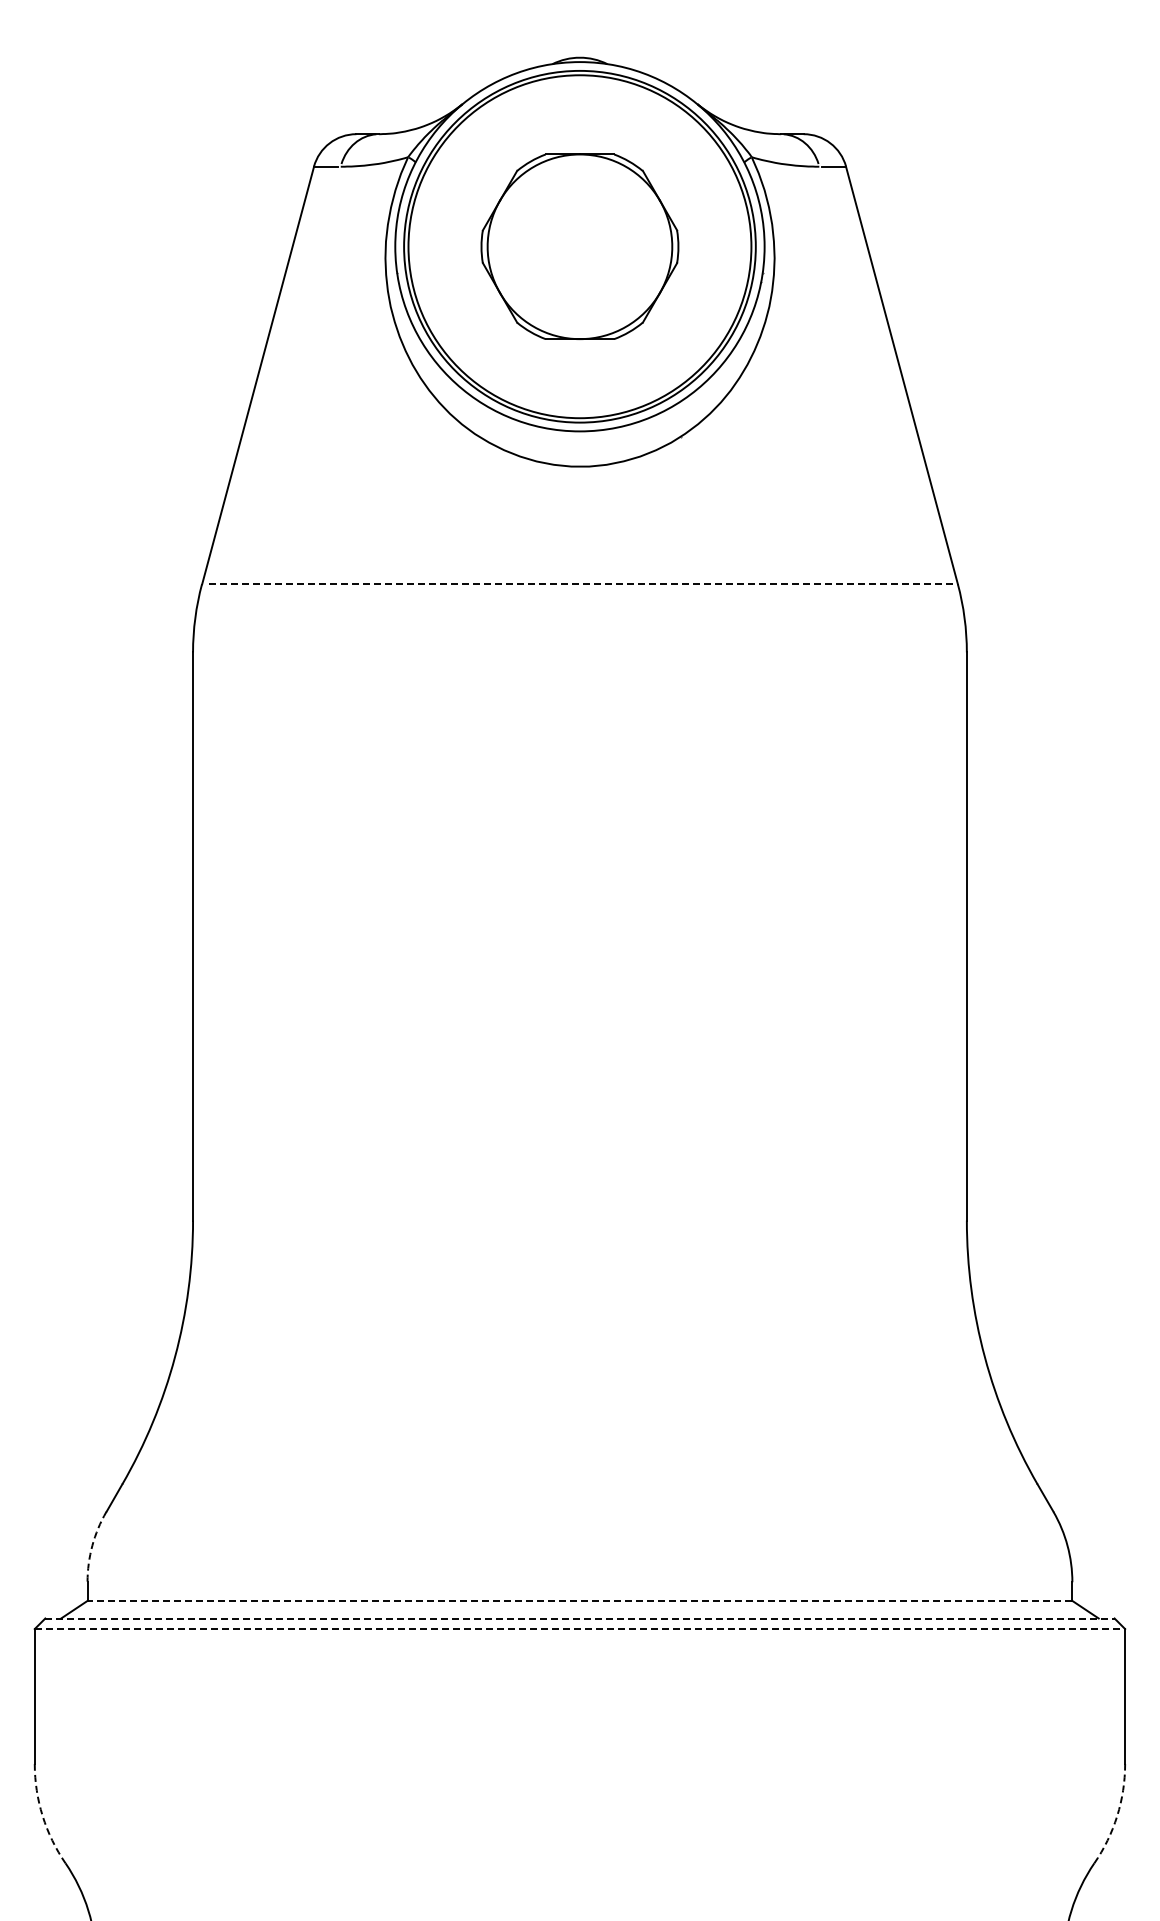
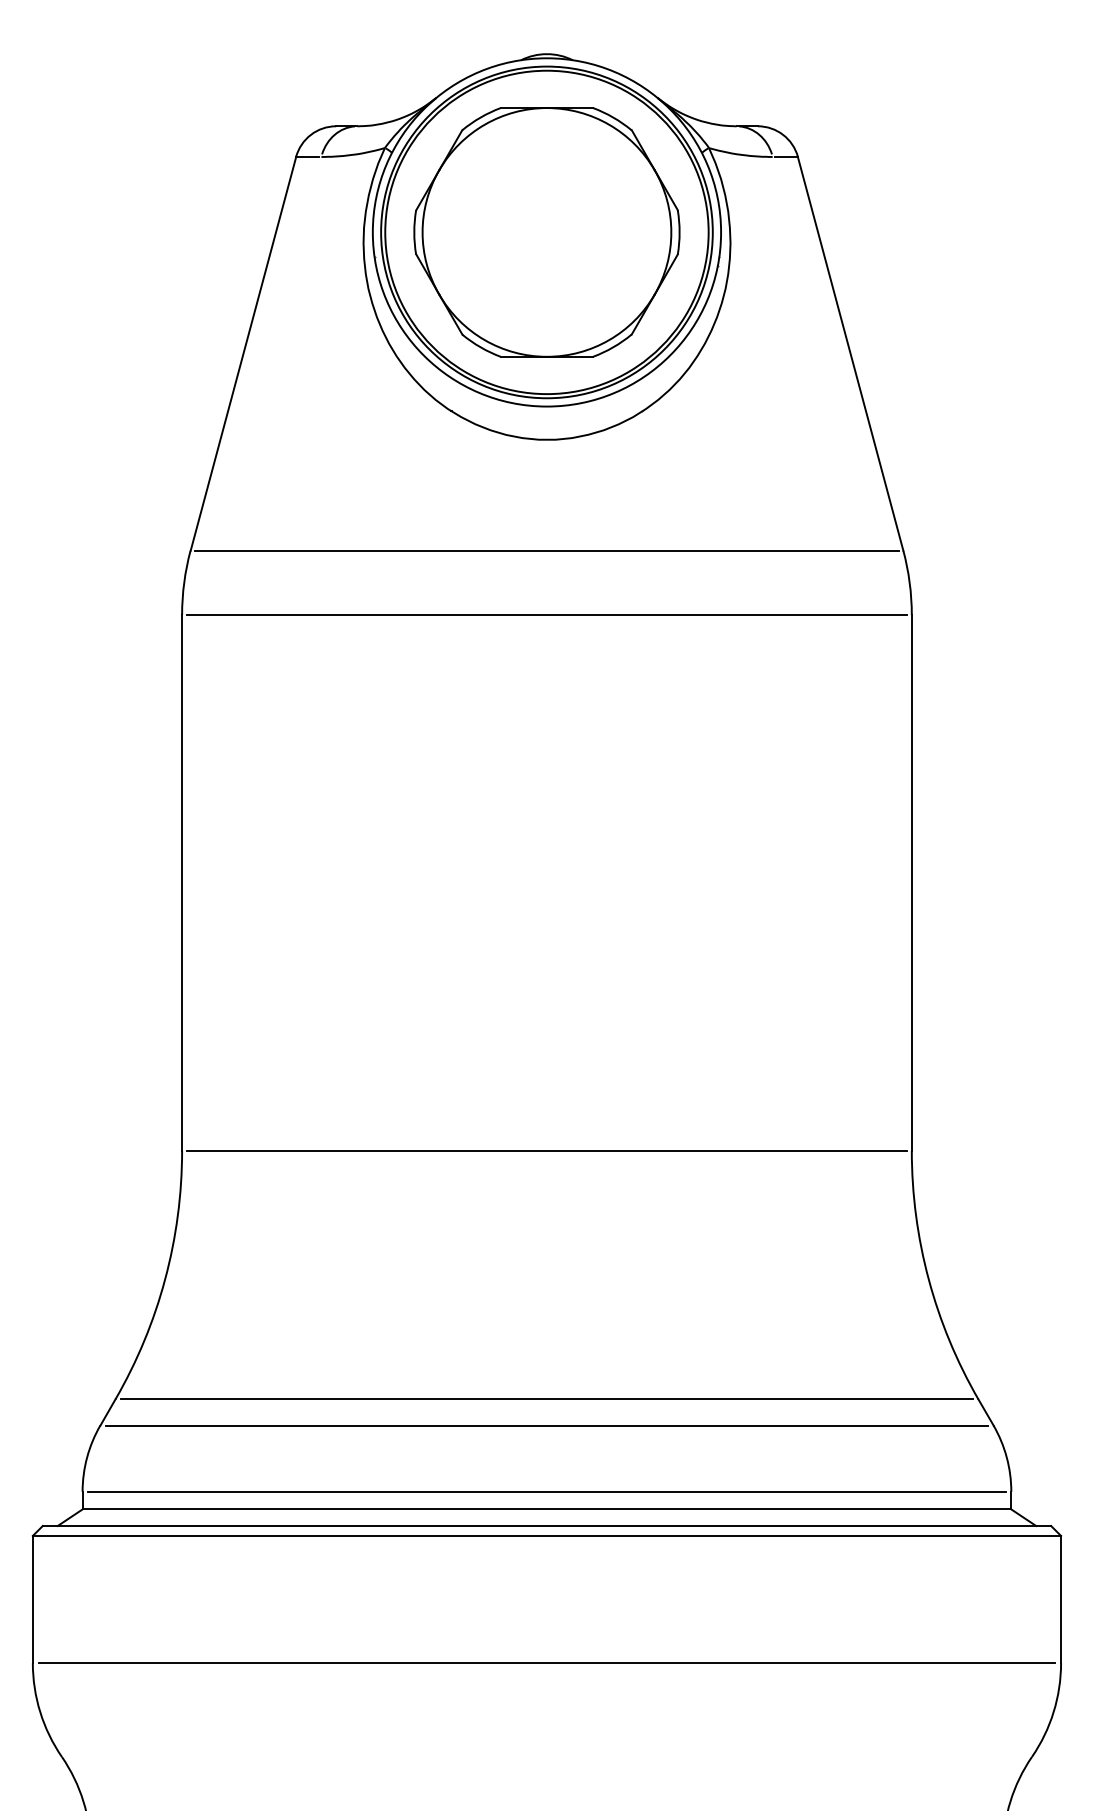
part: (579, 246) -> (546, 232), size x1.43
line: (579, 584) -> (546, 550), dashed -> solid
line: (579, 652) -> (546, 615), added
line: (579, 1220) -> (546, 1150), added
line: (579, 1484) -> (546, 1399), added
line: (579, 1511) -> (546, 1425), added
arc: (92, 1545) -> (87, 1457), dashed -> solid
line: (579, 1582) -> (546, 1492), added
line: (579, 1600) -> (546, 1509), dashed -> solid
line: (579, 1618) -> (546, 1525), dashed -> solid
line: (580, 1629) -> (547, 1536), dashed -> solid
line: (579, 1763) -> (546, 1662), added
arc: (42, 1815) -> (40, 1711), dashed -> solid
arc: (1117, 1815) -> (1053, 1711), dashed -> solid

